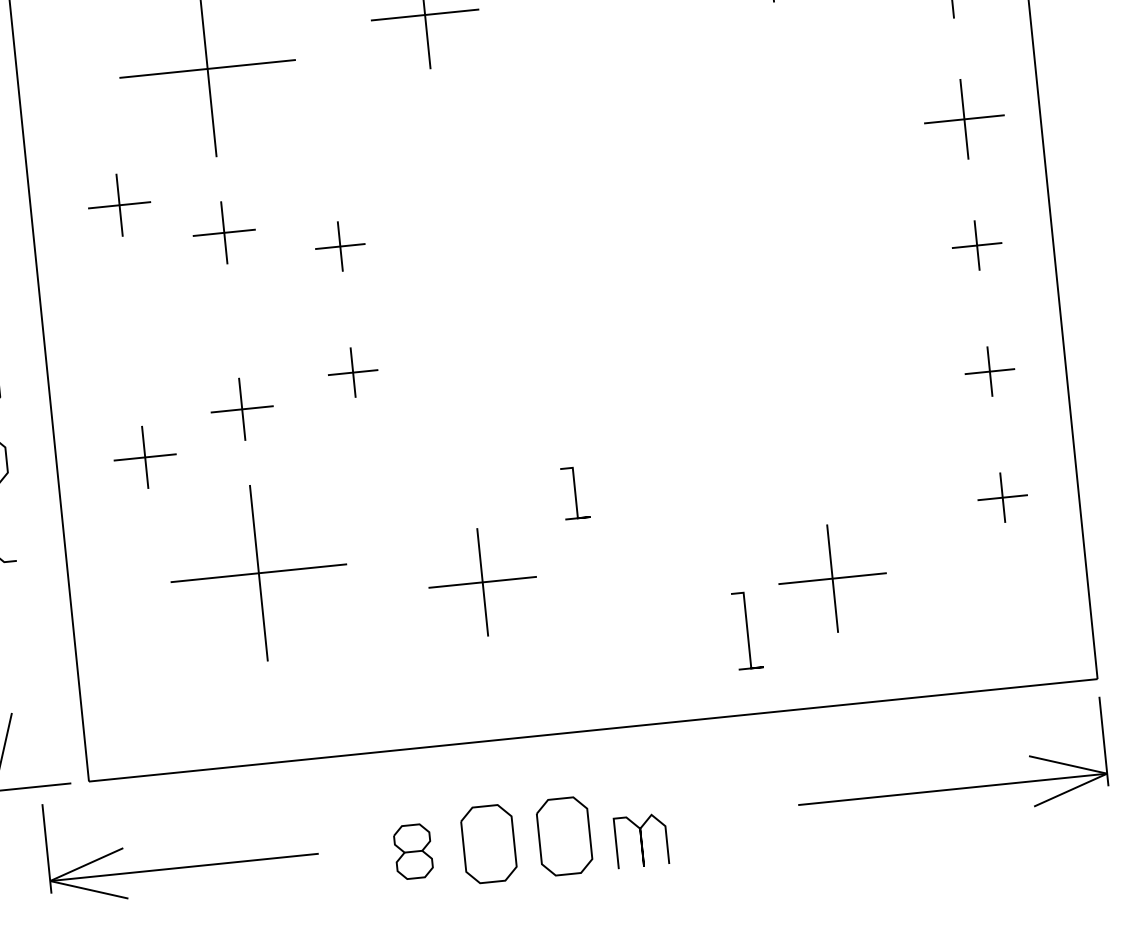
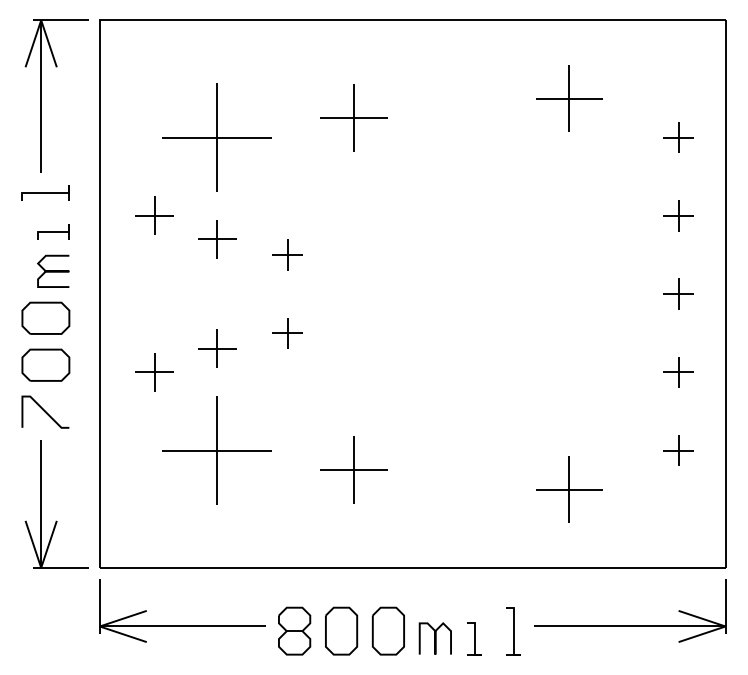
part: (964, 118) -> (678, 215), size x0.62
line: (575, 492) -> (474, 638), moved
line: (747, 631) -> (513, 631), moved
part: (412, 850) -> (294, 630), size x1.43
part: (183, 865) -> (182, 625), moved

